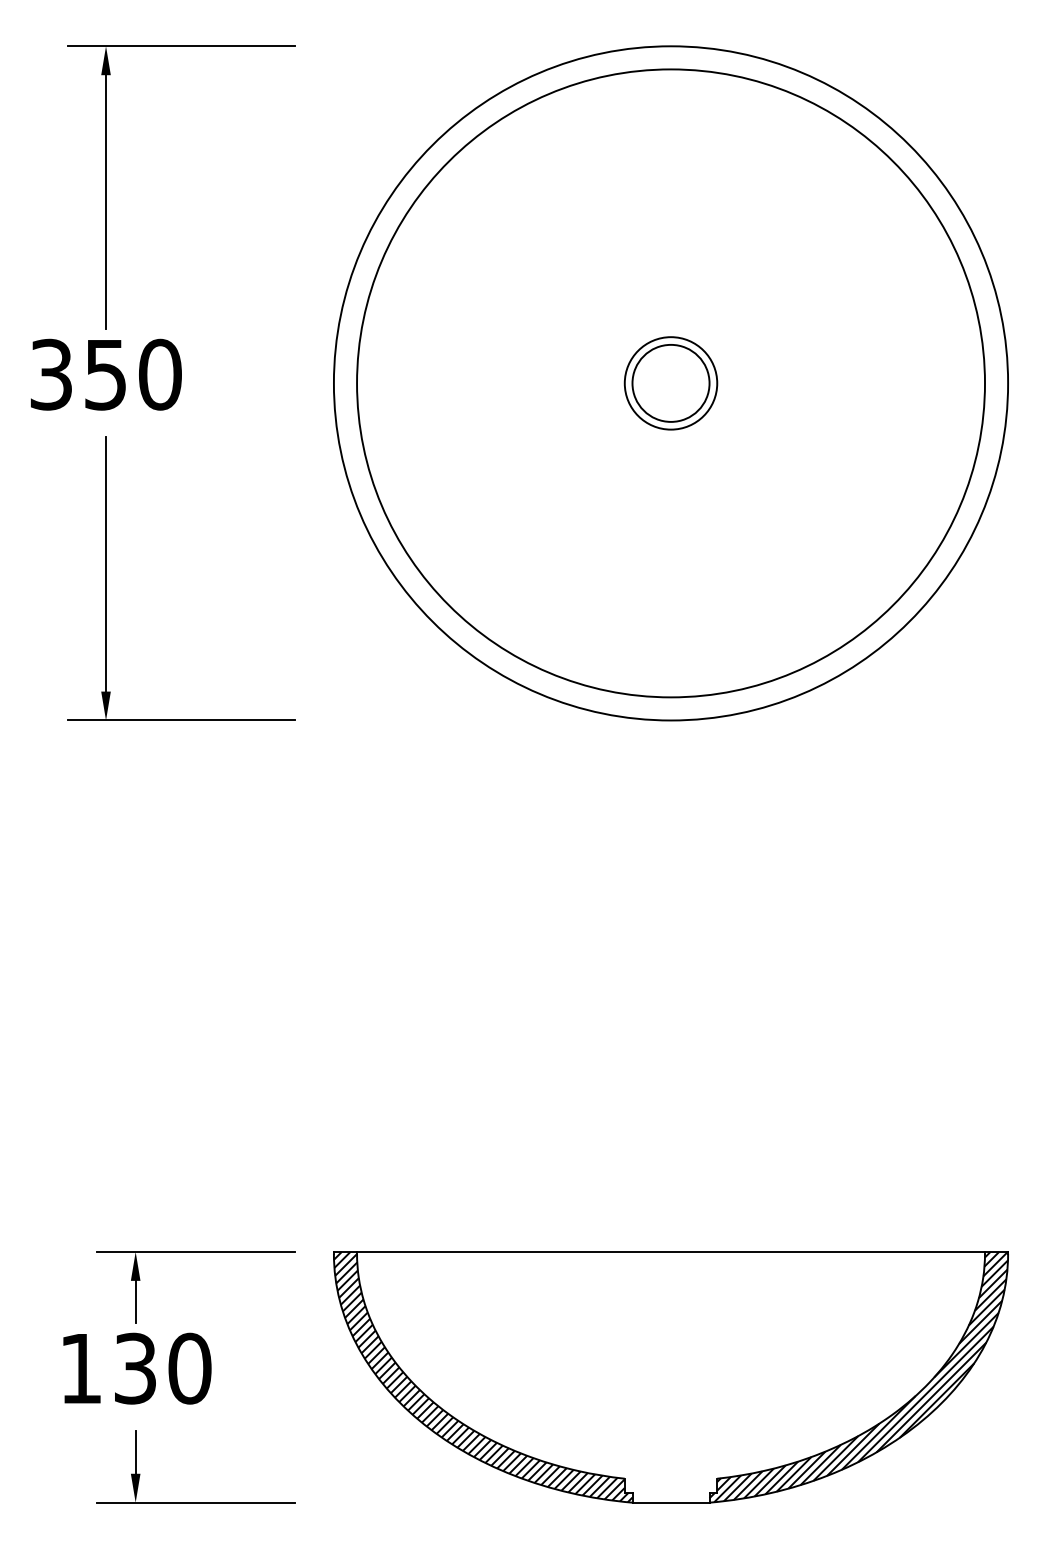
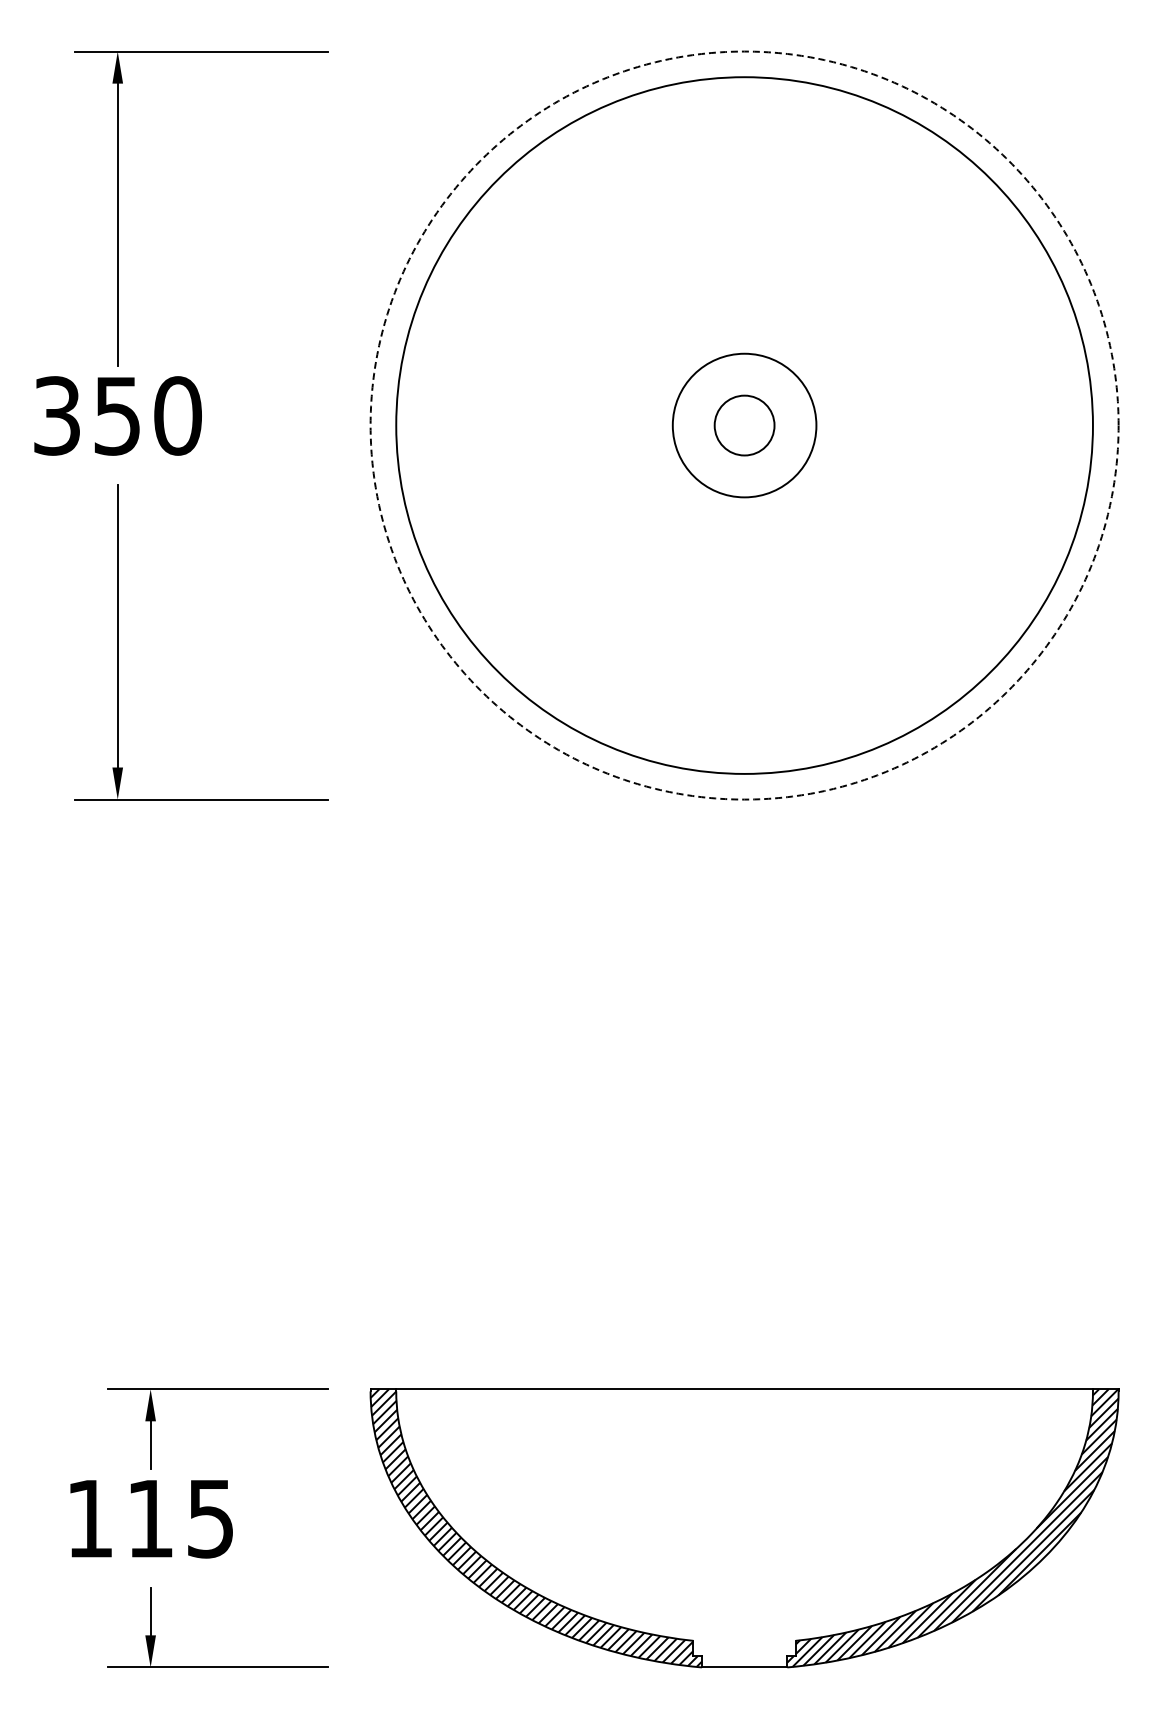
circle: (670, 383) -> (744, 425), size x0.7
circle: (670, 383) -> (744, 425), size x1.4
circle: (670, 383) -> (744, 425), solid -> dashed
text: (162, 1368) -> (180, 1518), 130 -> 115

